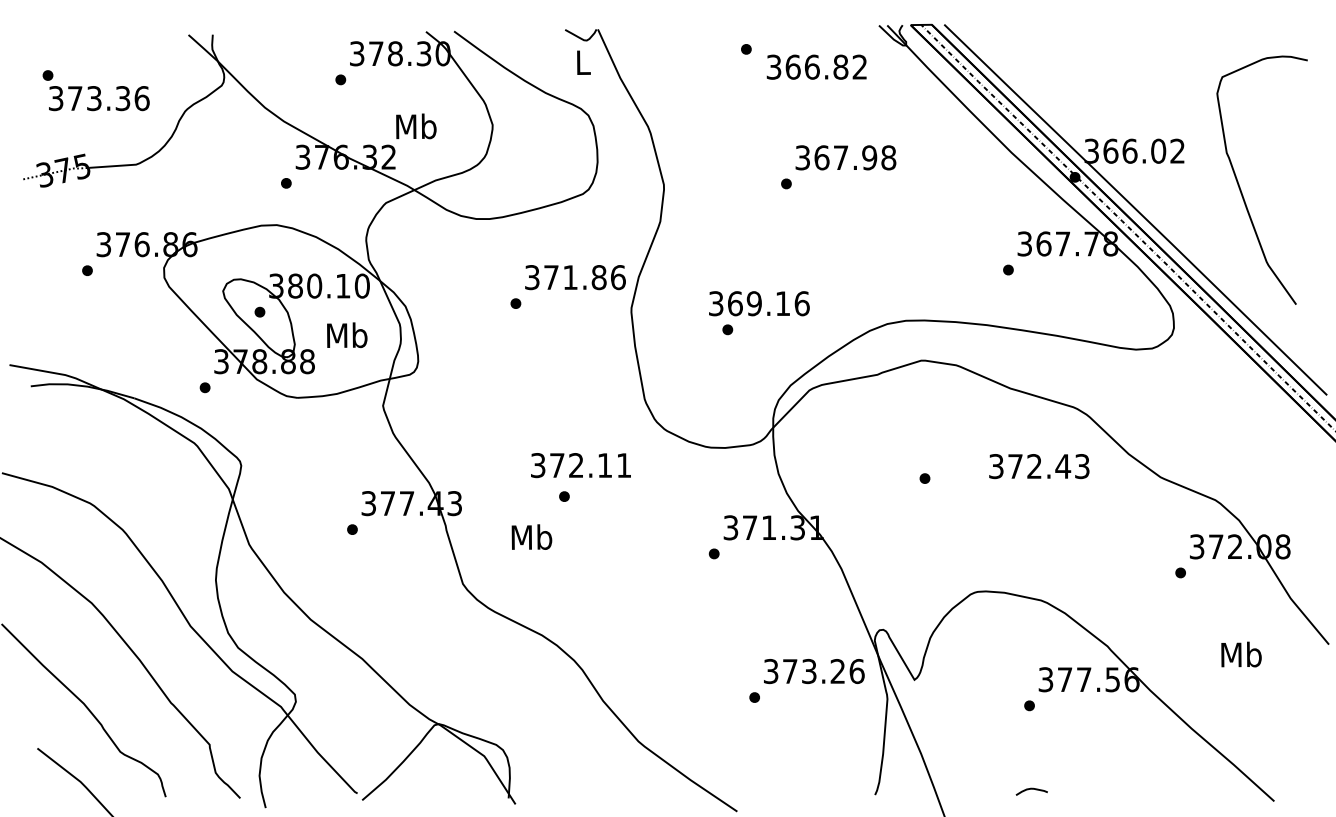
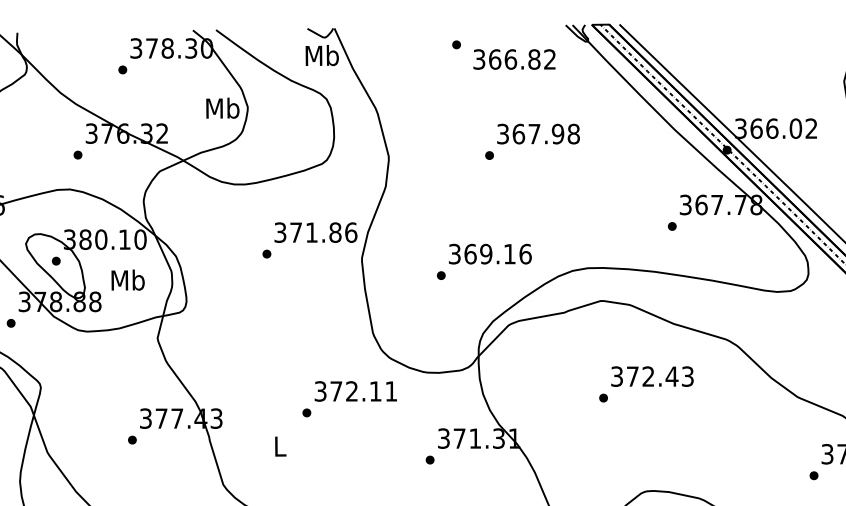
text: (583, 62) -> (322, 55), L -> Mb
text: (416, 126) -> (222, 108), moved
text: (759, 303) -> (490, 253), moved
text: (580, 465) -> (355, 391), moved
text: (1039, 466) -> (652, 376), moved
text: (531, 536) -> (279, 445), Mb -> L

